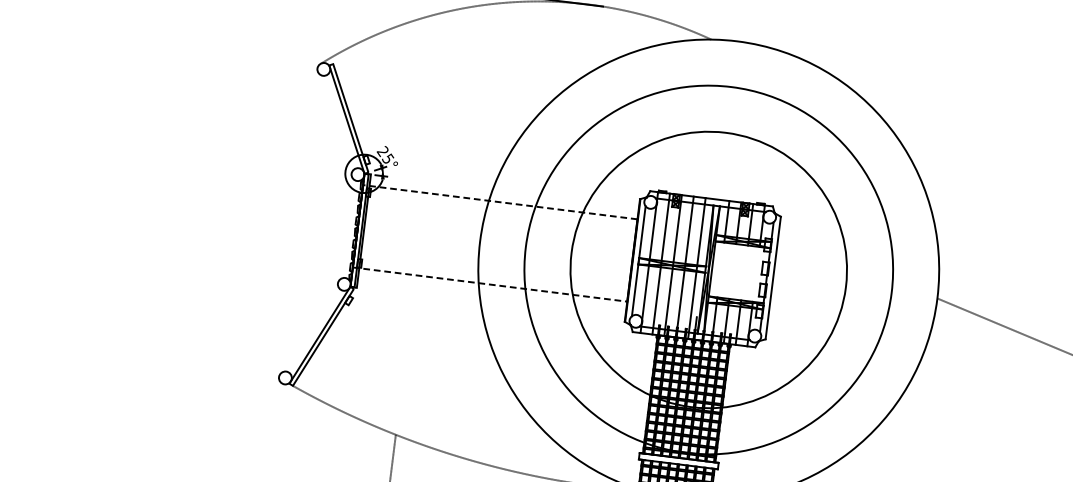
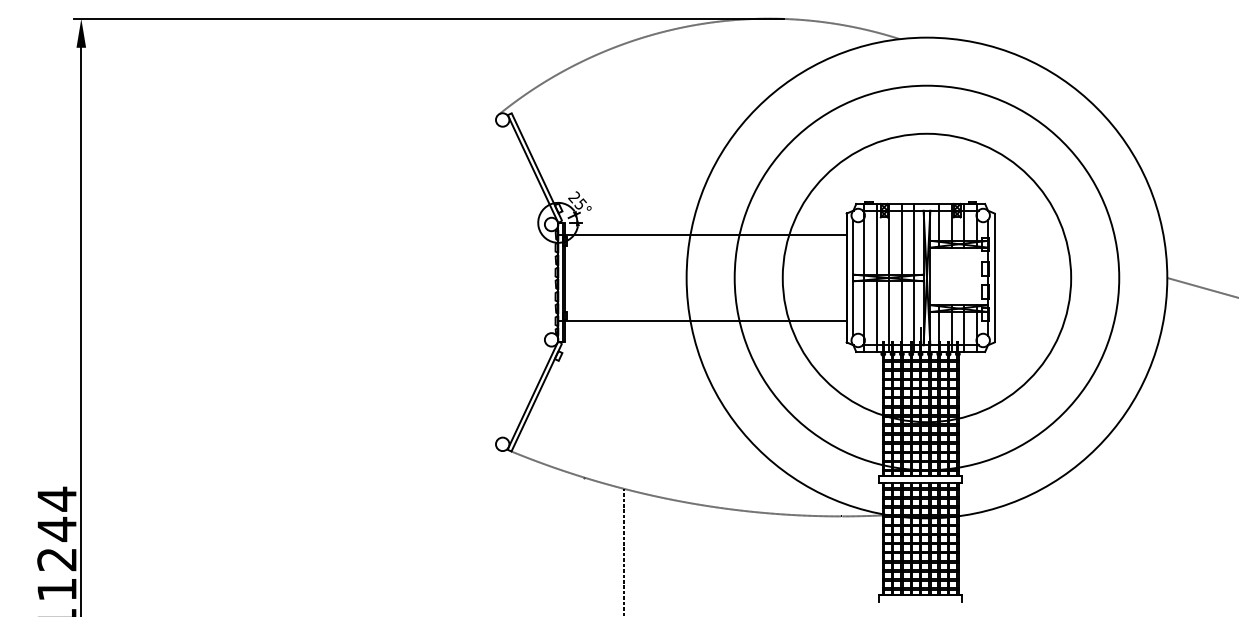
line: (499, 201) -> (701, 234), dashed -> solid
line: (490, 284) -> (702, 321), dashed -> solid

